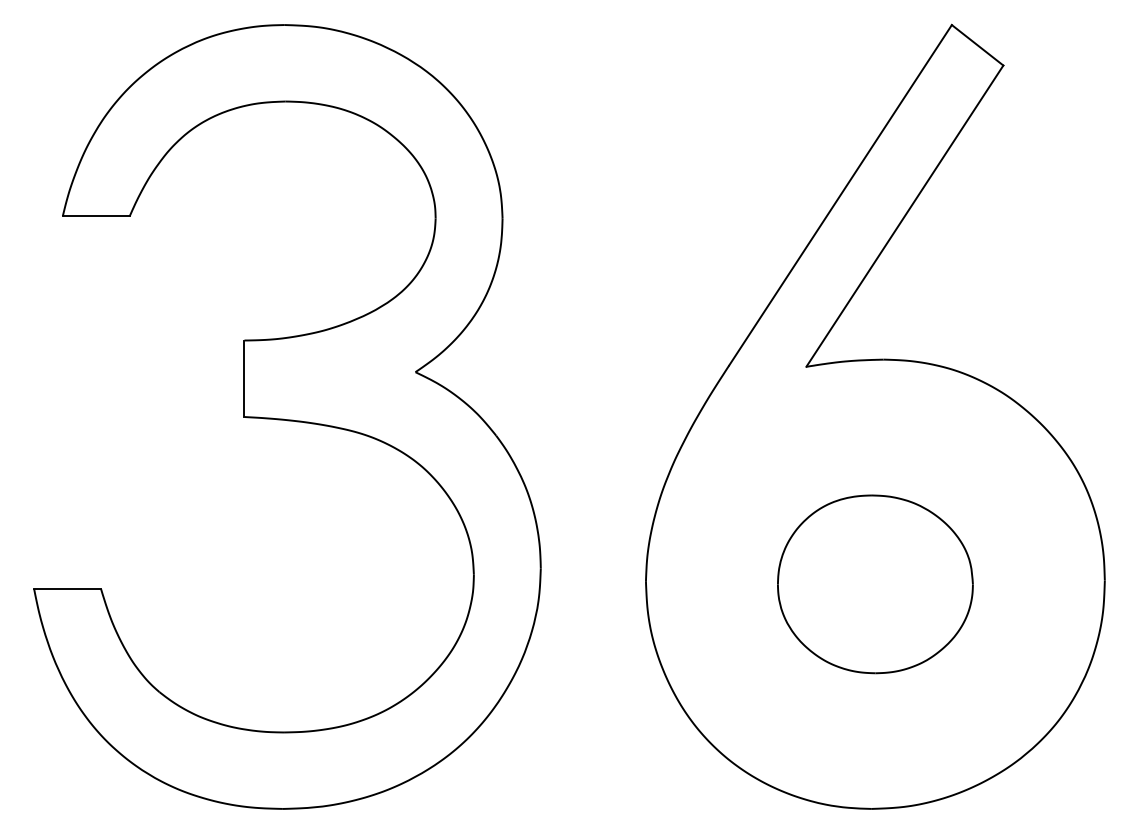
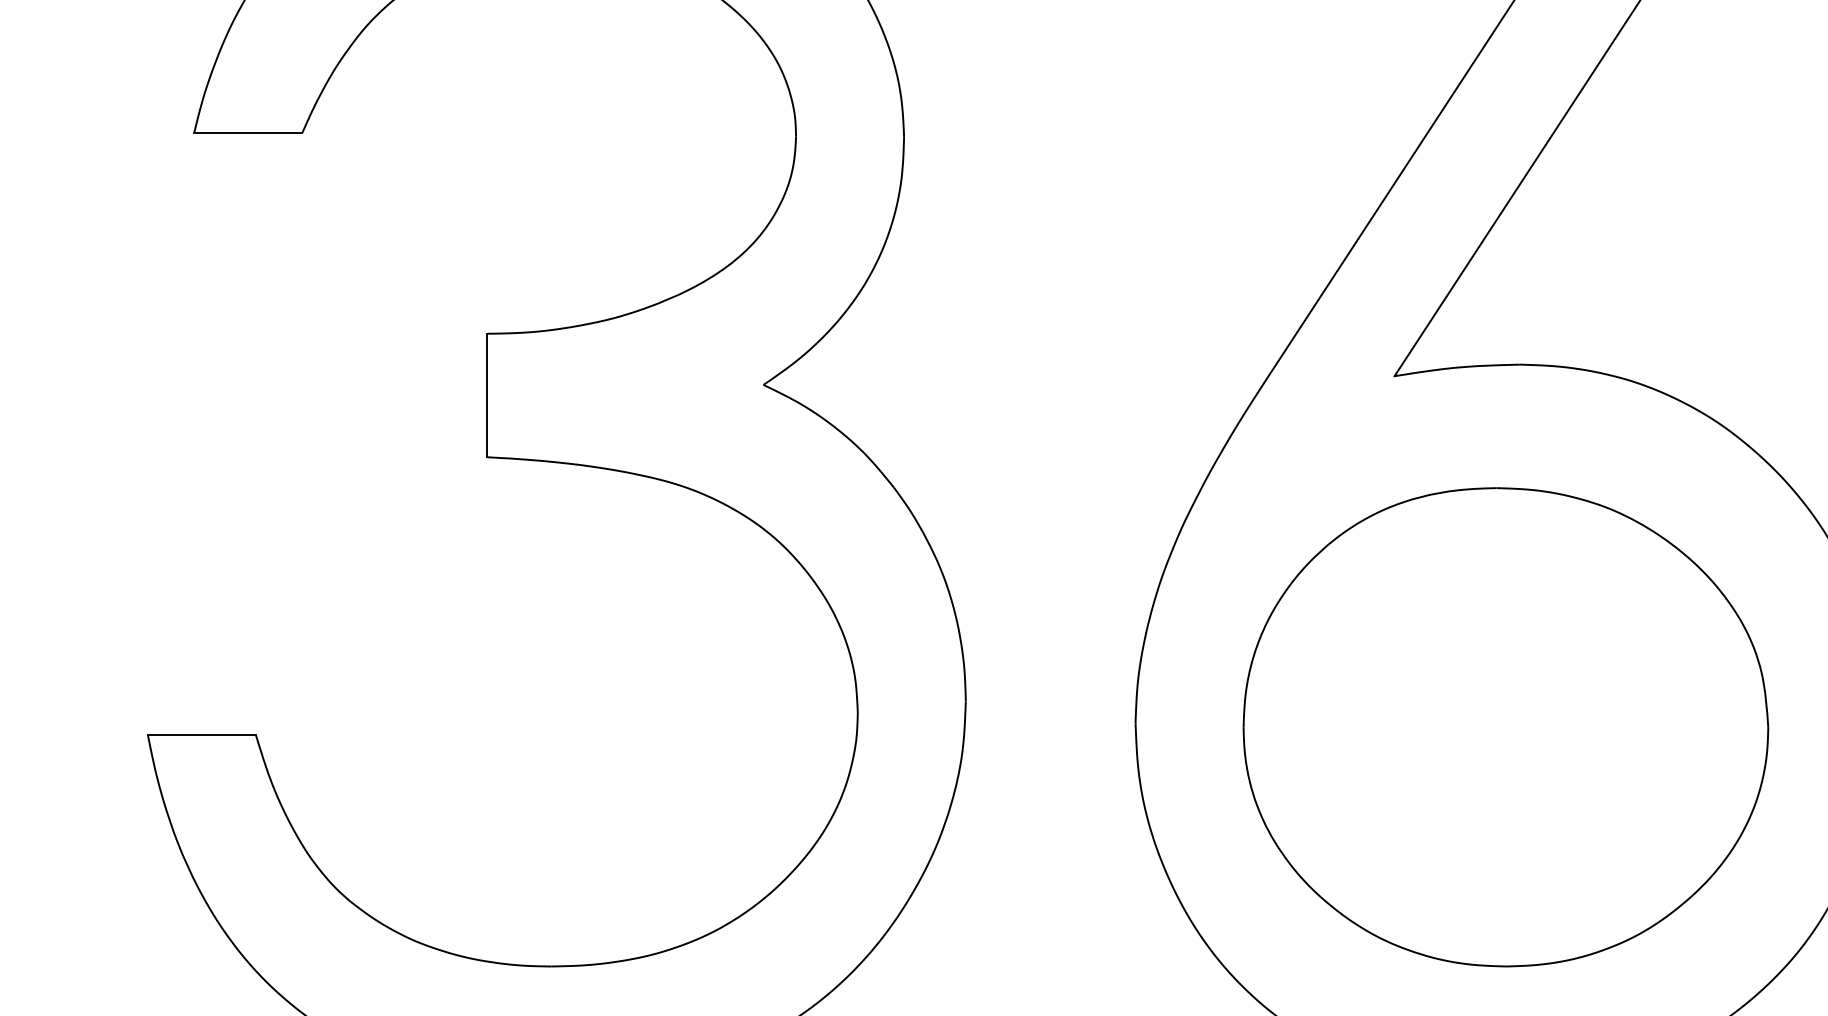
part: (875, 584) -> (1506, 727), size x1.67

